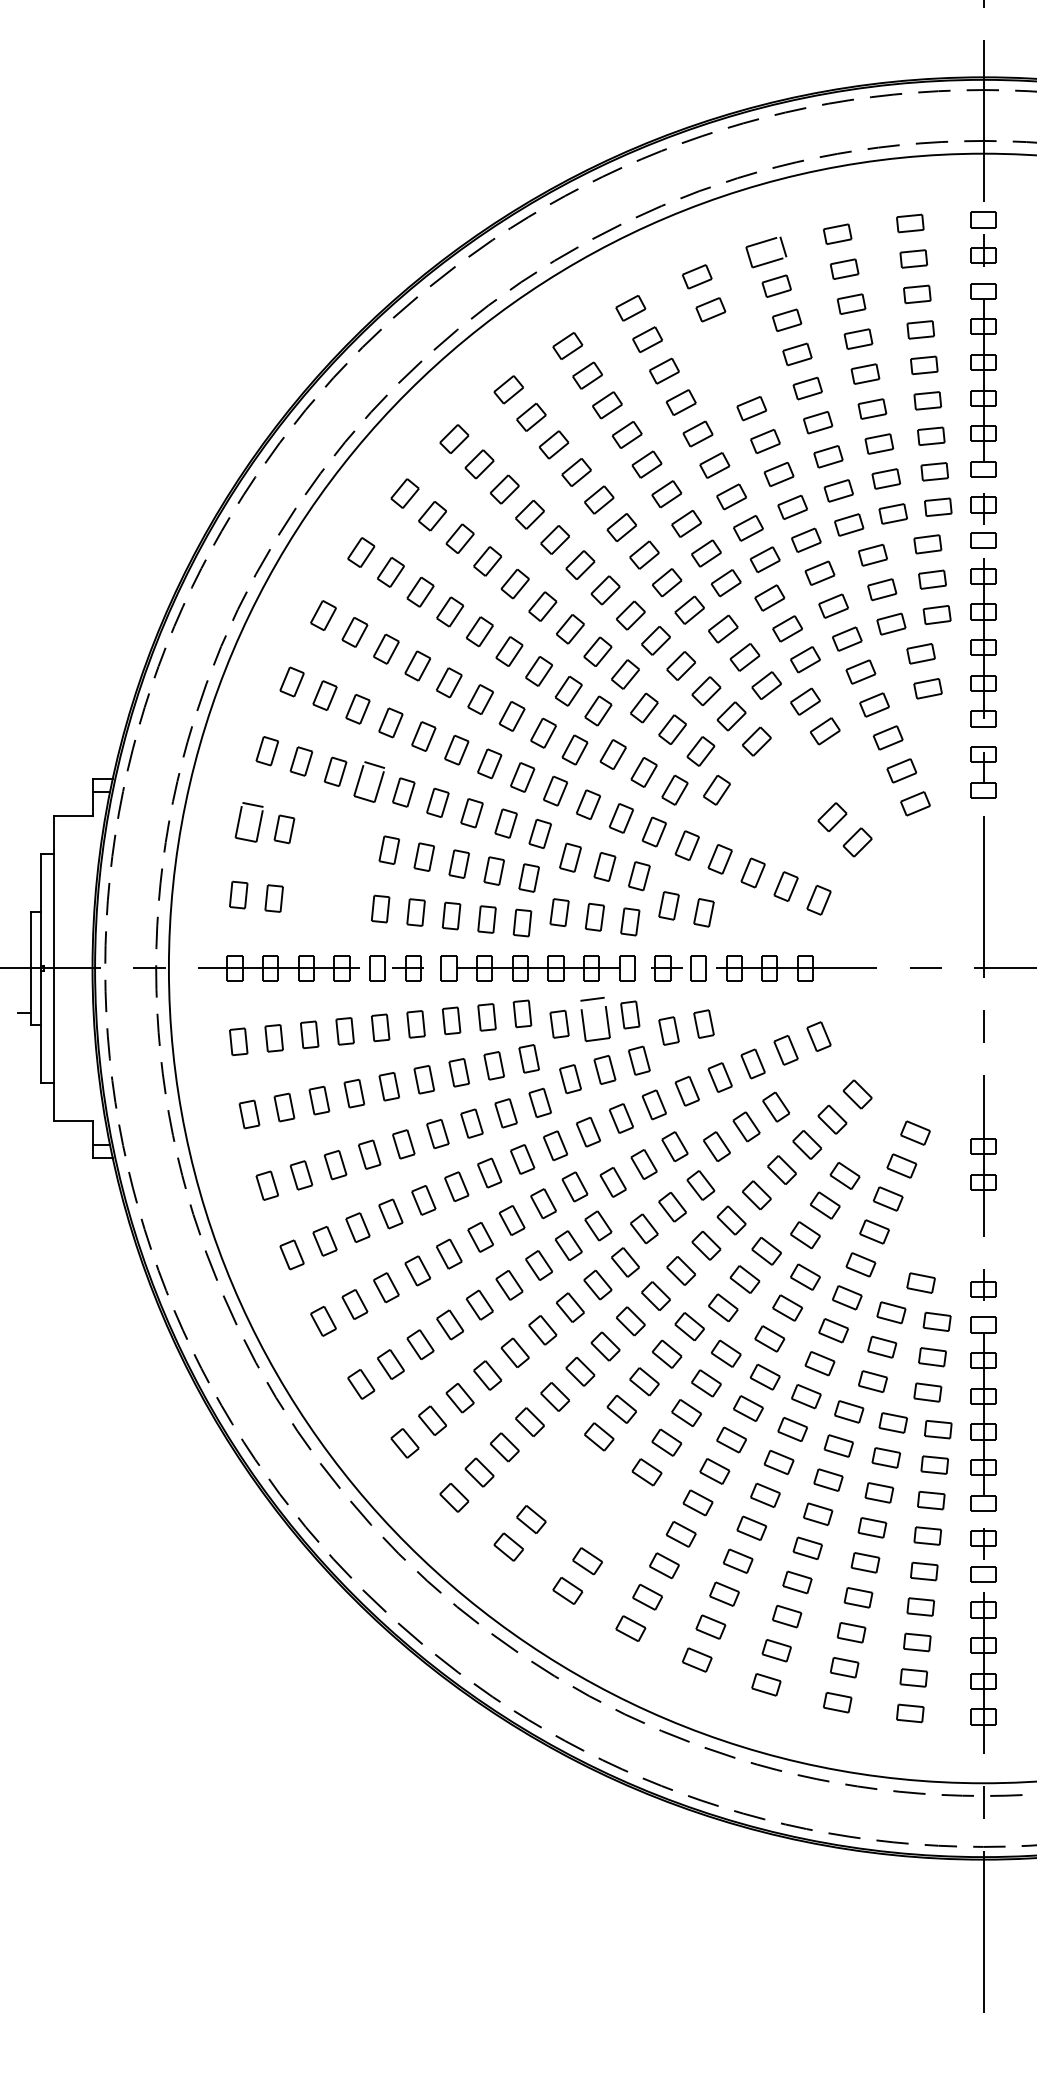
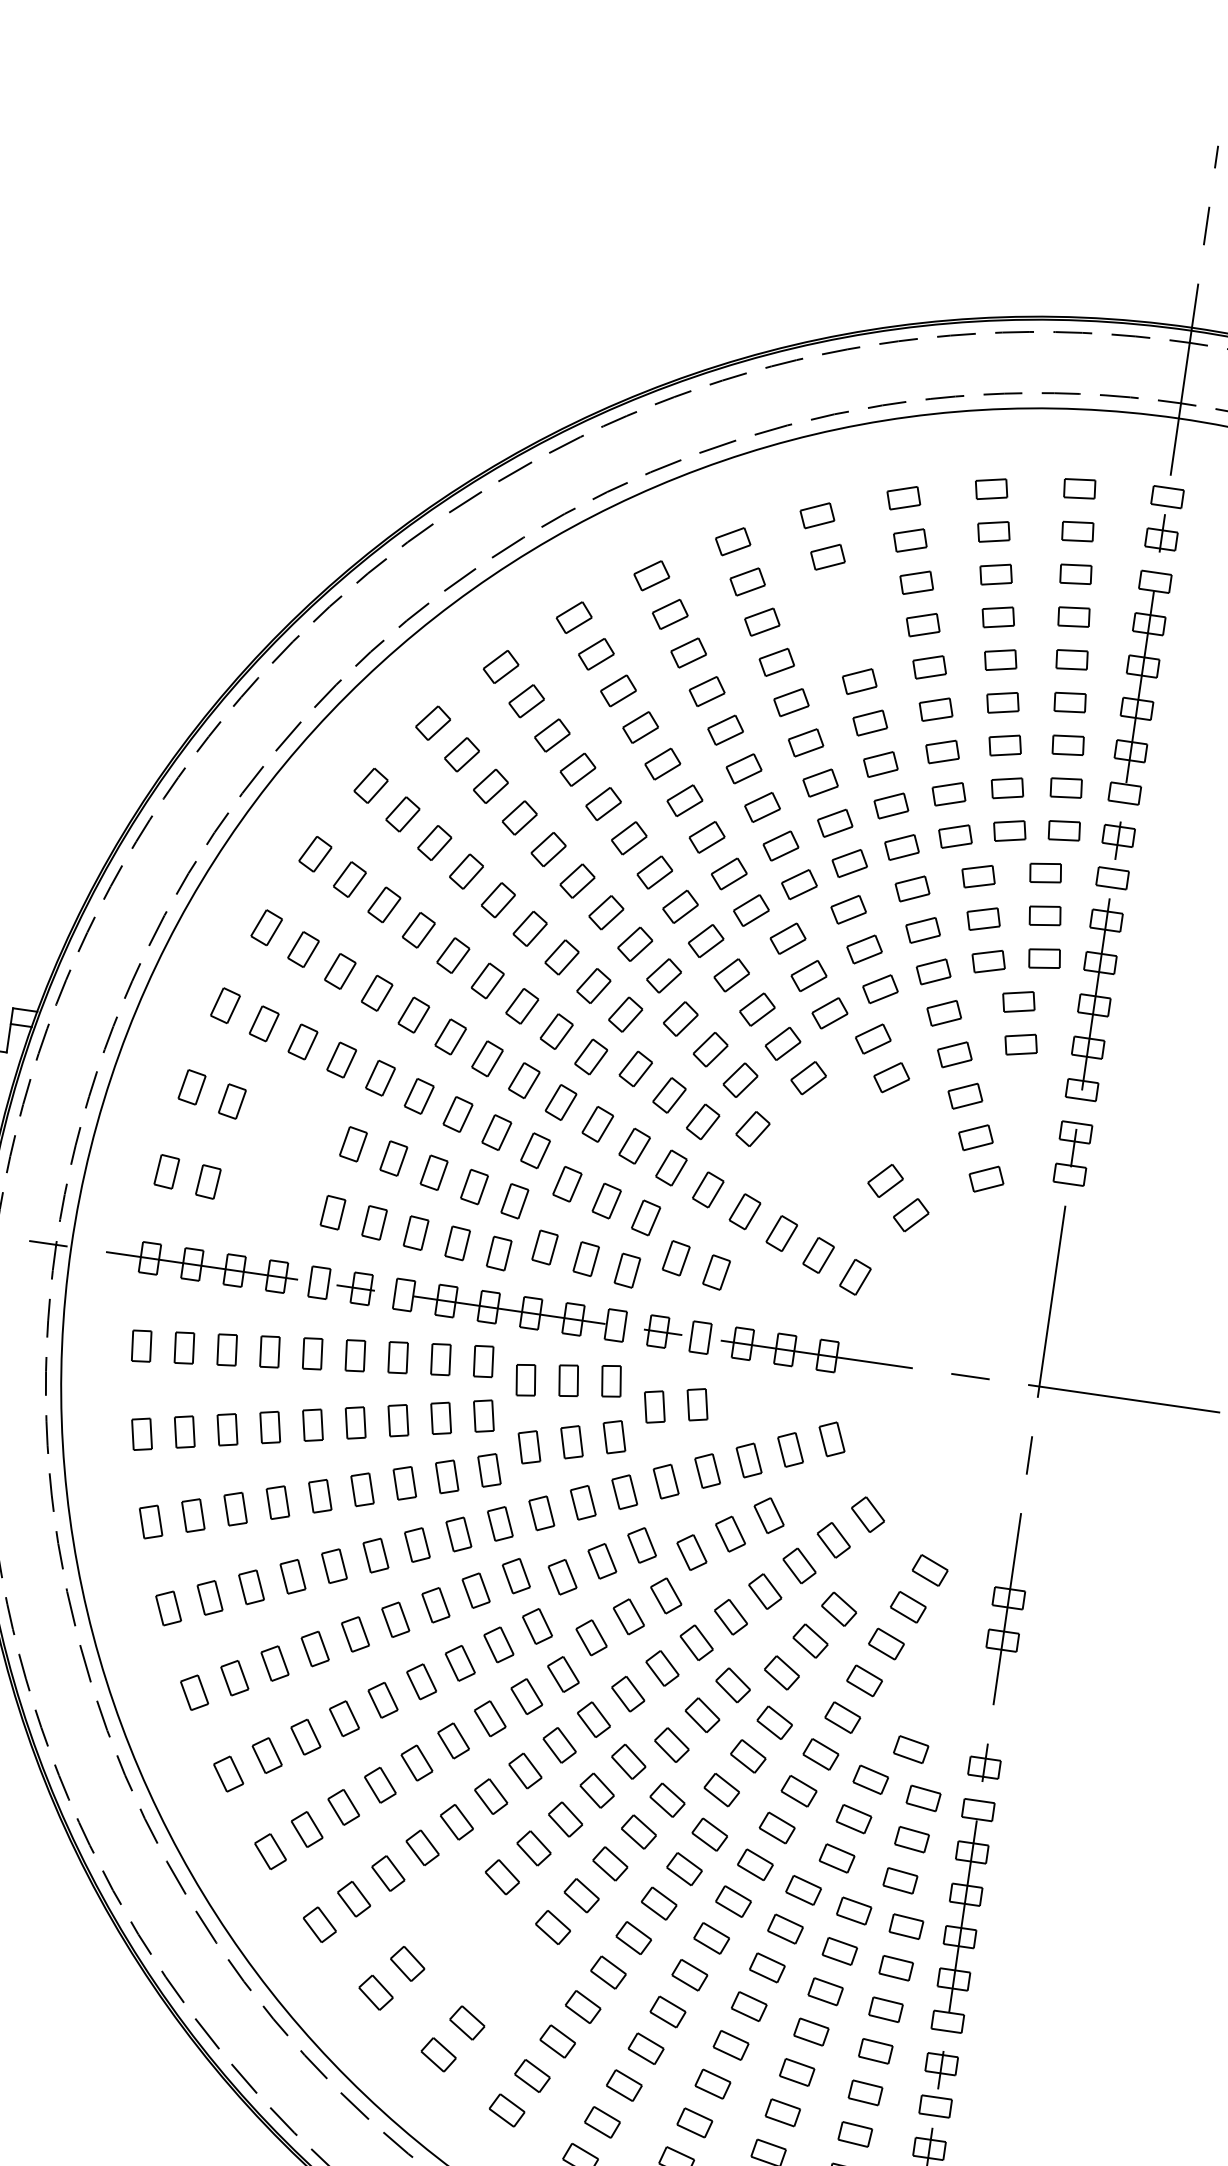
part: (766, 251) -> (904, 497), size x0.71
part: (369, 782) -> (341, 1060), size x0.71
part: (249, 822) -> (192, 1087), size x0.71
part: (594, 1019) -> (568, 1380), size x0.62

